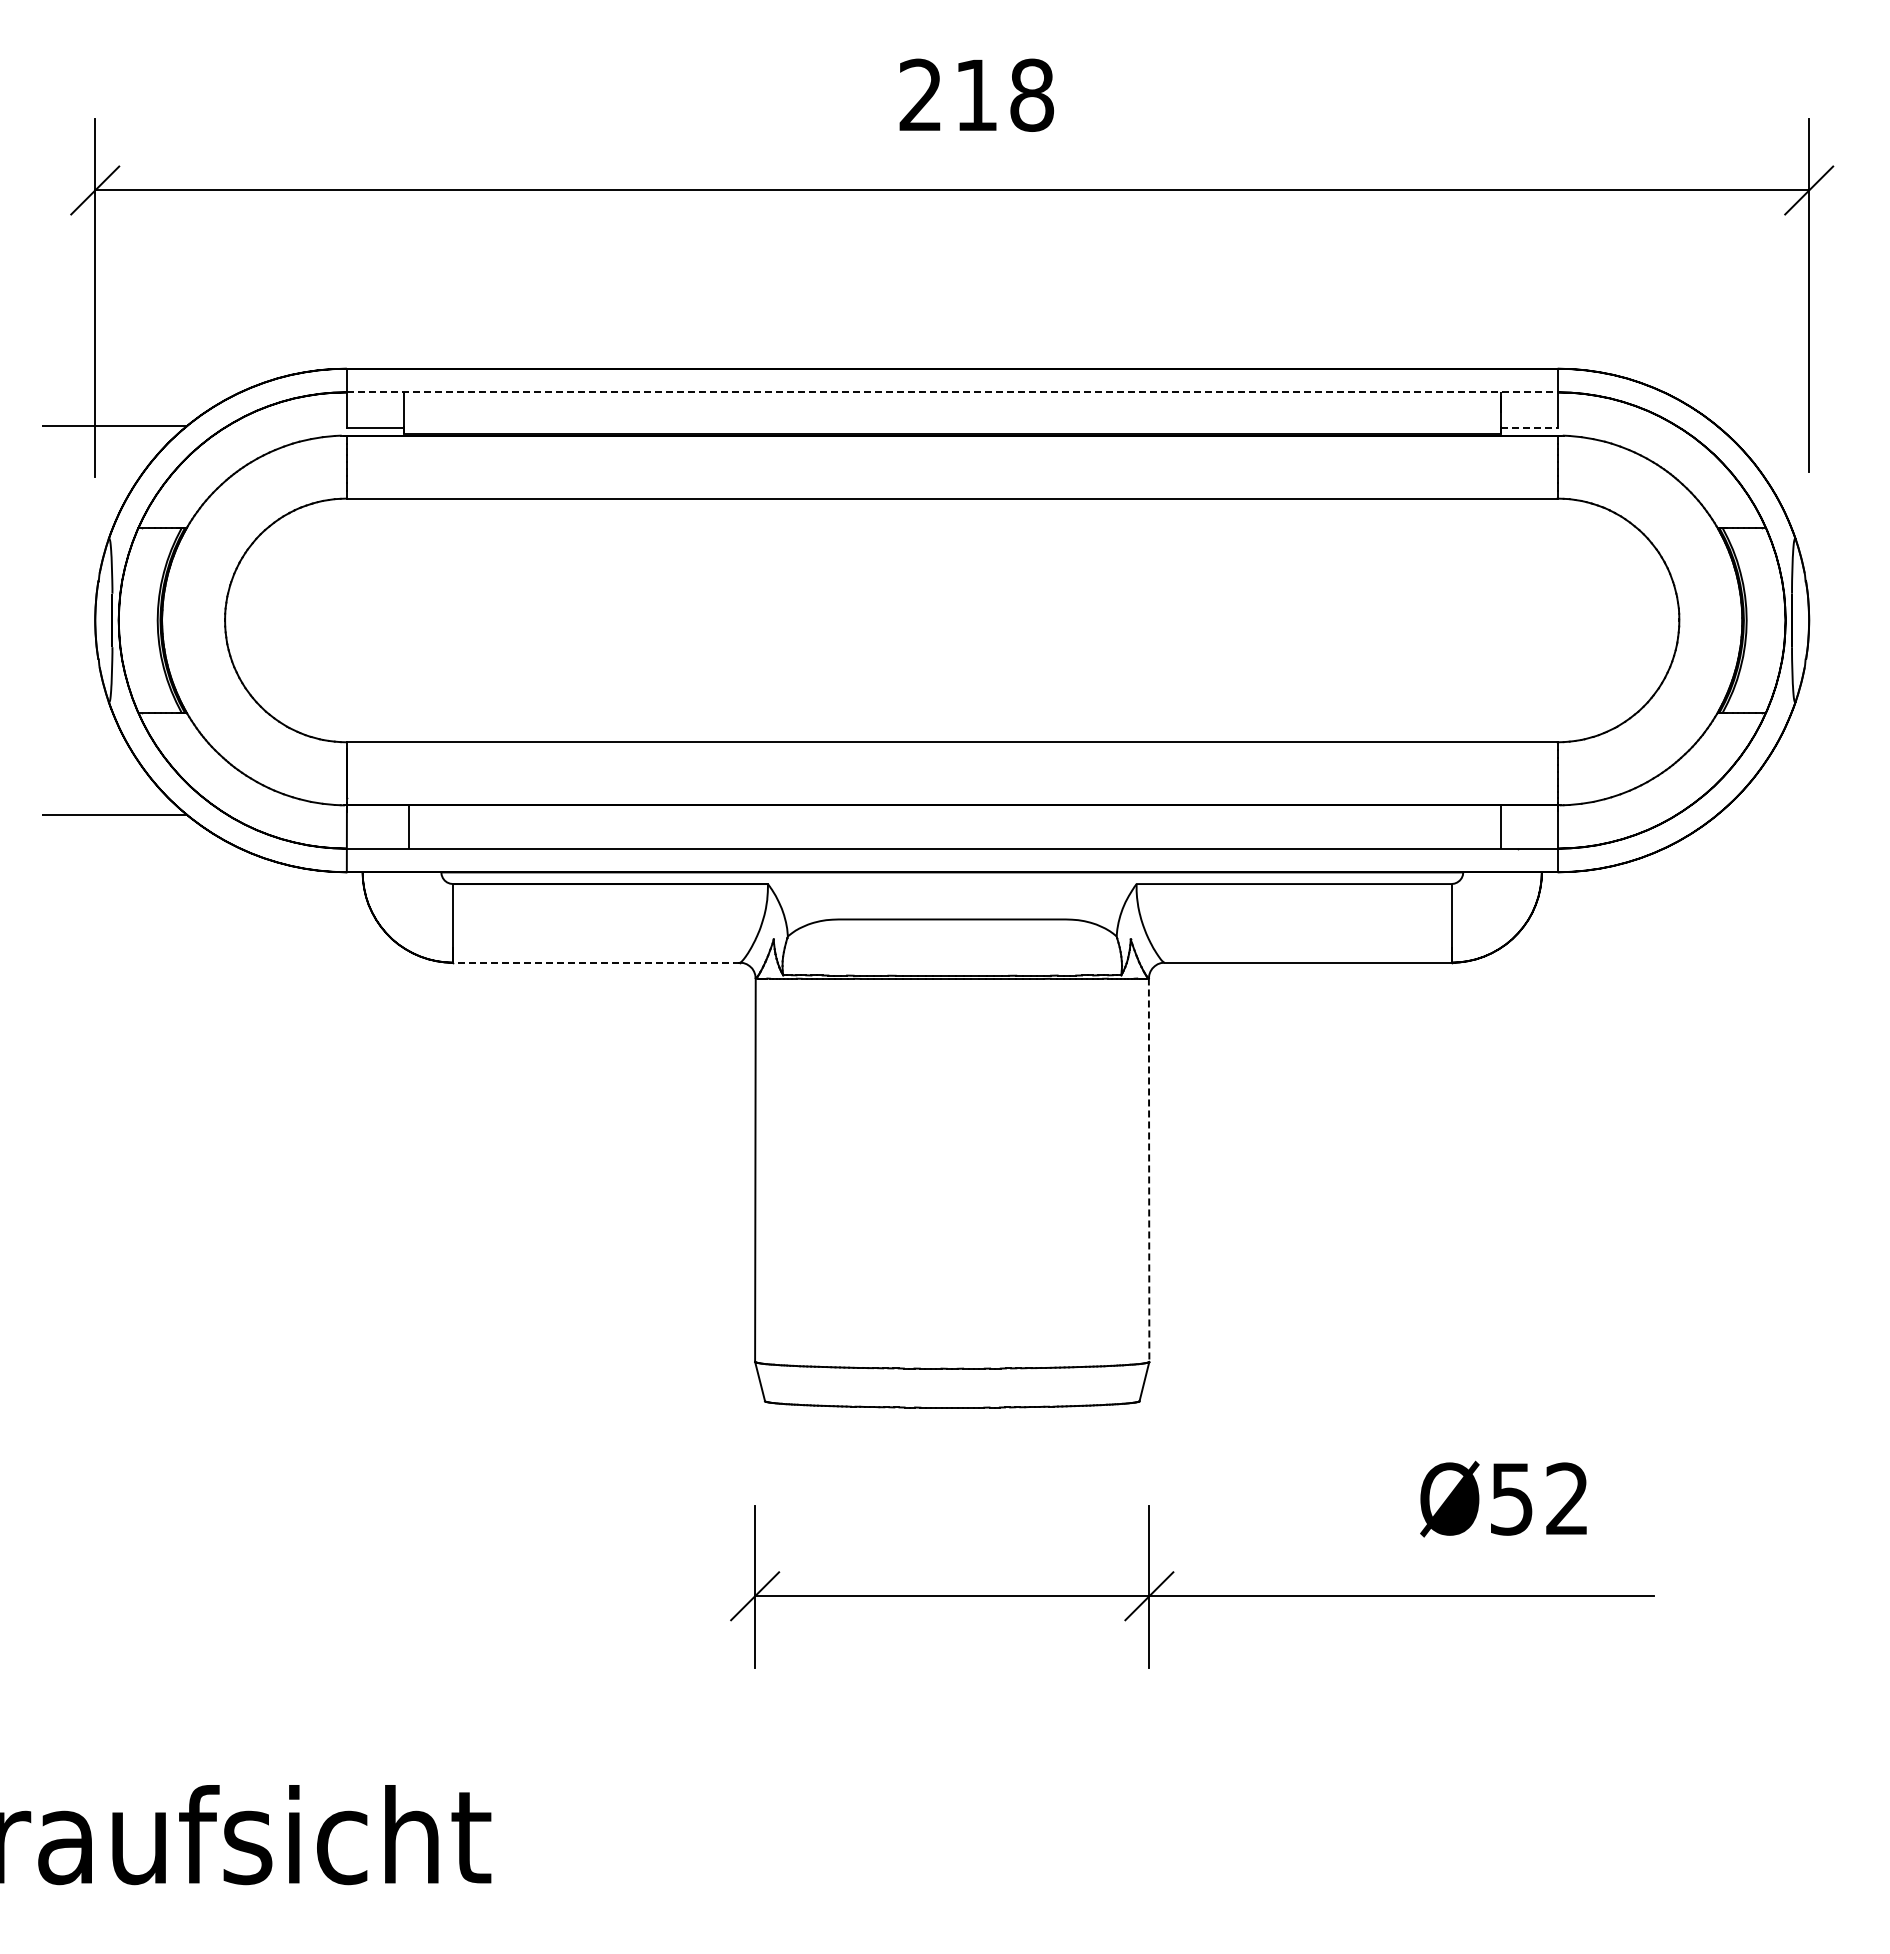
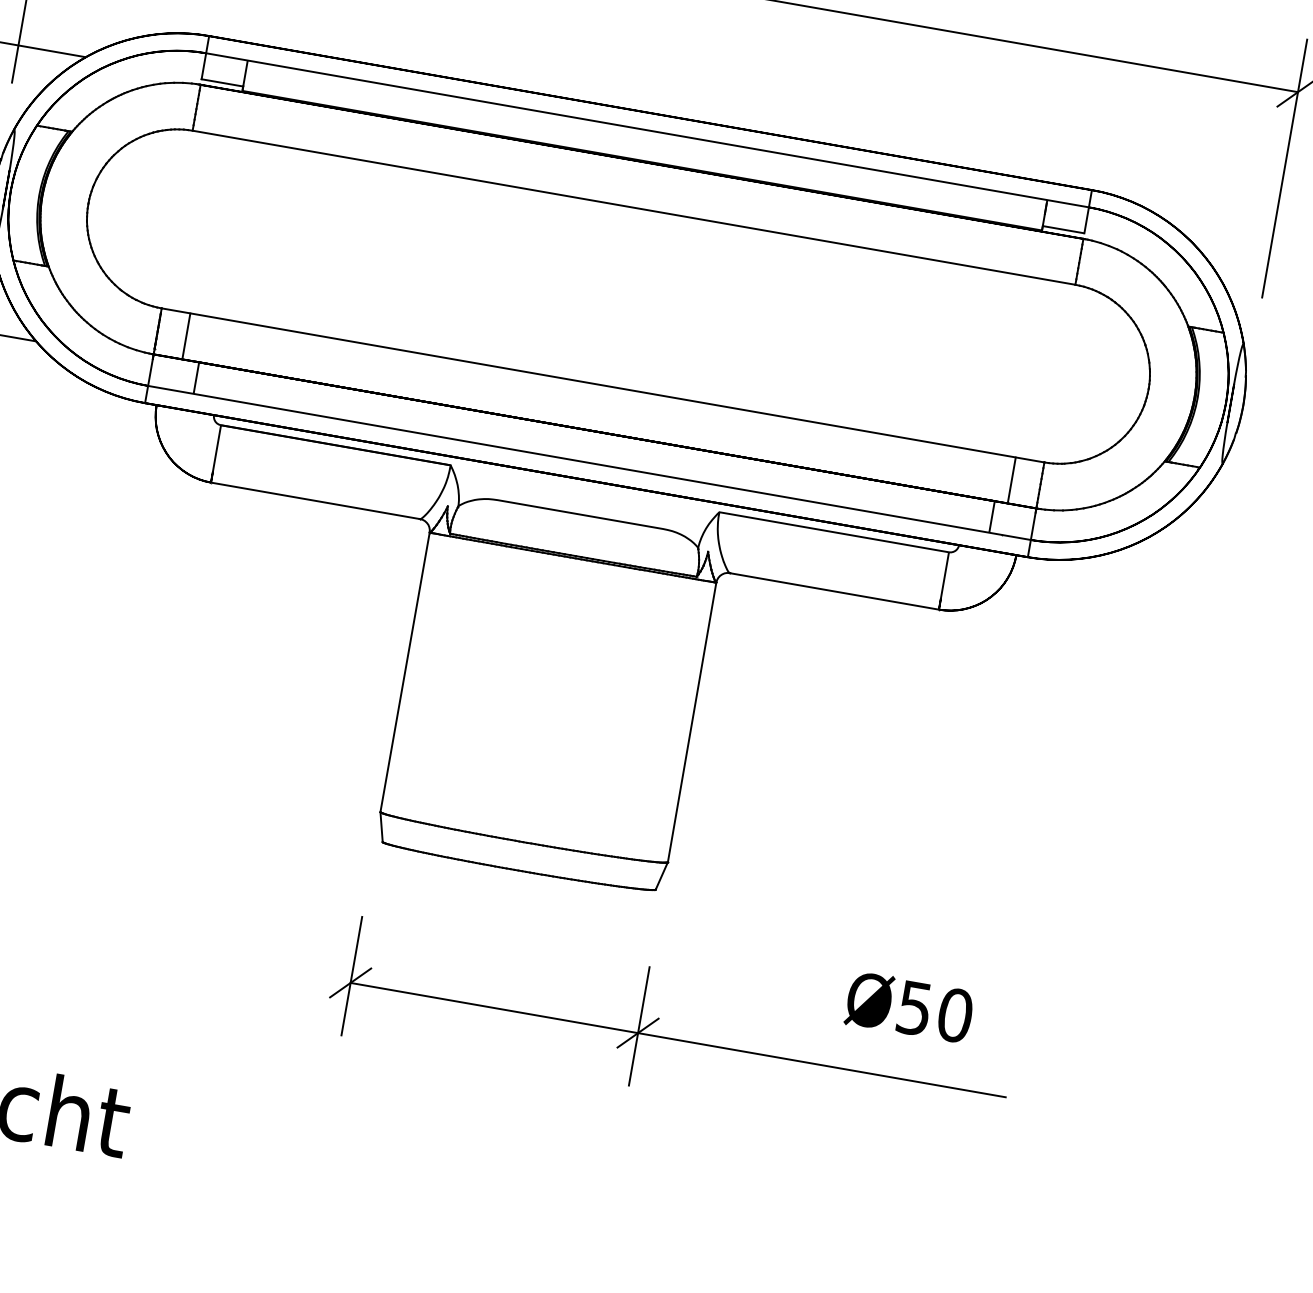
line: (953, 392) -> (648, 130), dashed -> solid
line: (1529, 428) -> (1063, 230), dashed -> solid
line: (386, 773) -> (186, 336), added
line: (1518, 773) -> (1011, 480), added
line: (596, 962) -> (315, 500), dashed -> solid
line: (1149, 1170) -> (692, 722), dashed -> solid
text: (1567, 1498) -> (955, 1015), Ø52 -> Ø50

